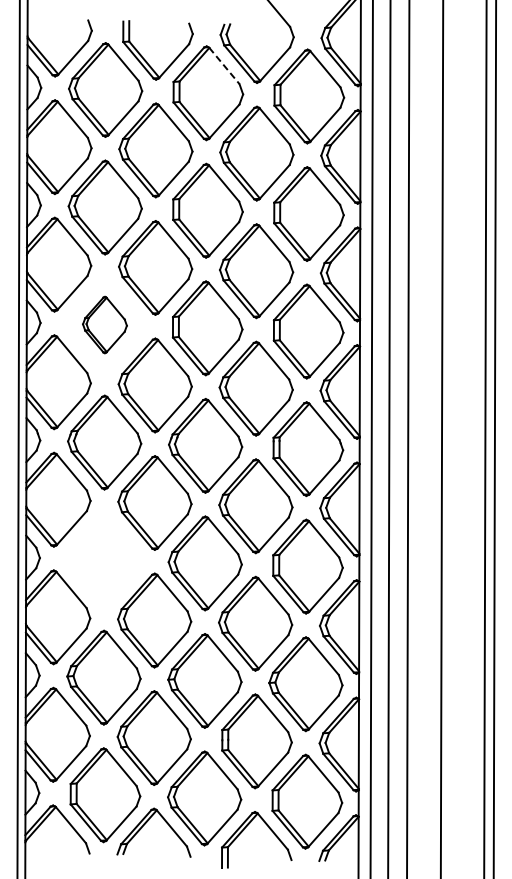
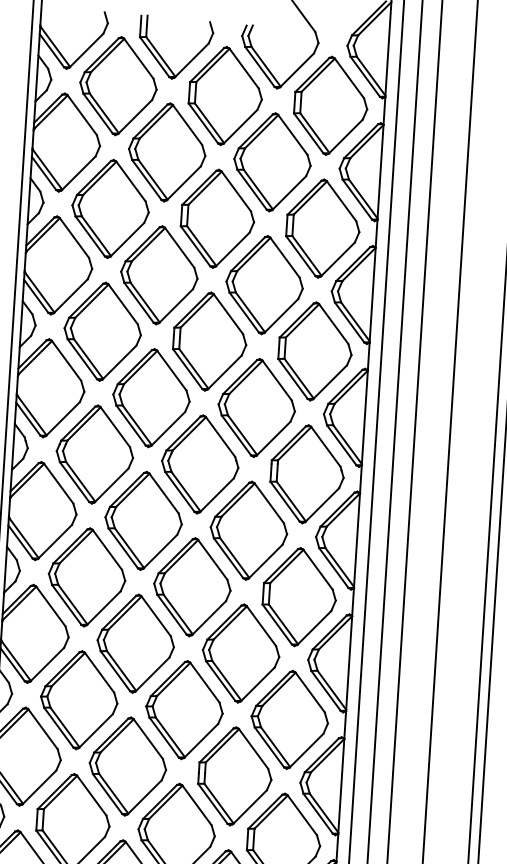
line: (224, 65) -> (244, 68), dashed -> solid
part: (104, 324) -> (102, 331), size x1.67
part: (103, 560) -> (86, 577), added

